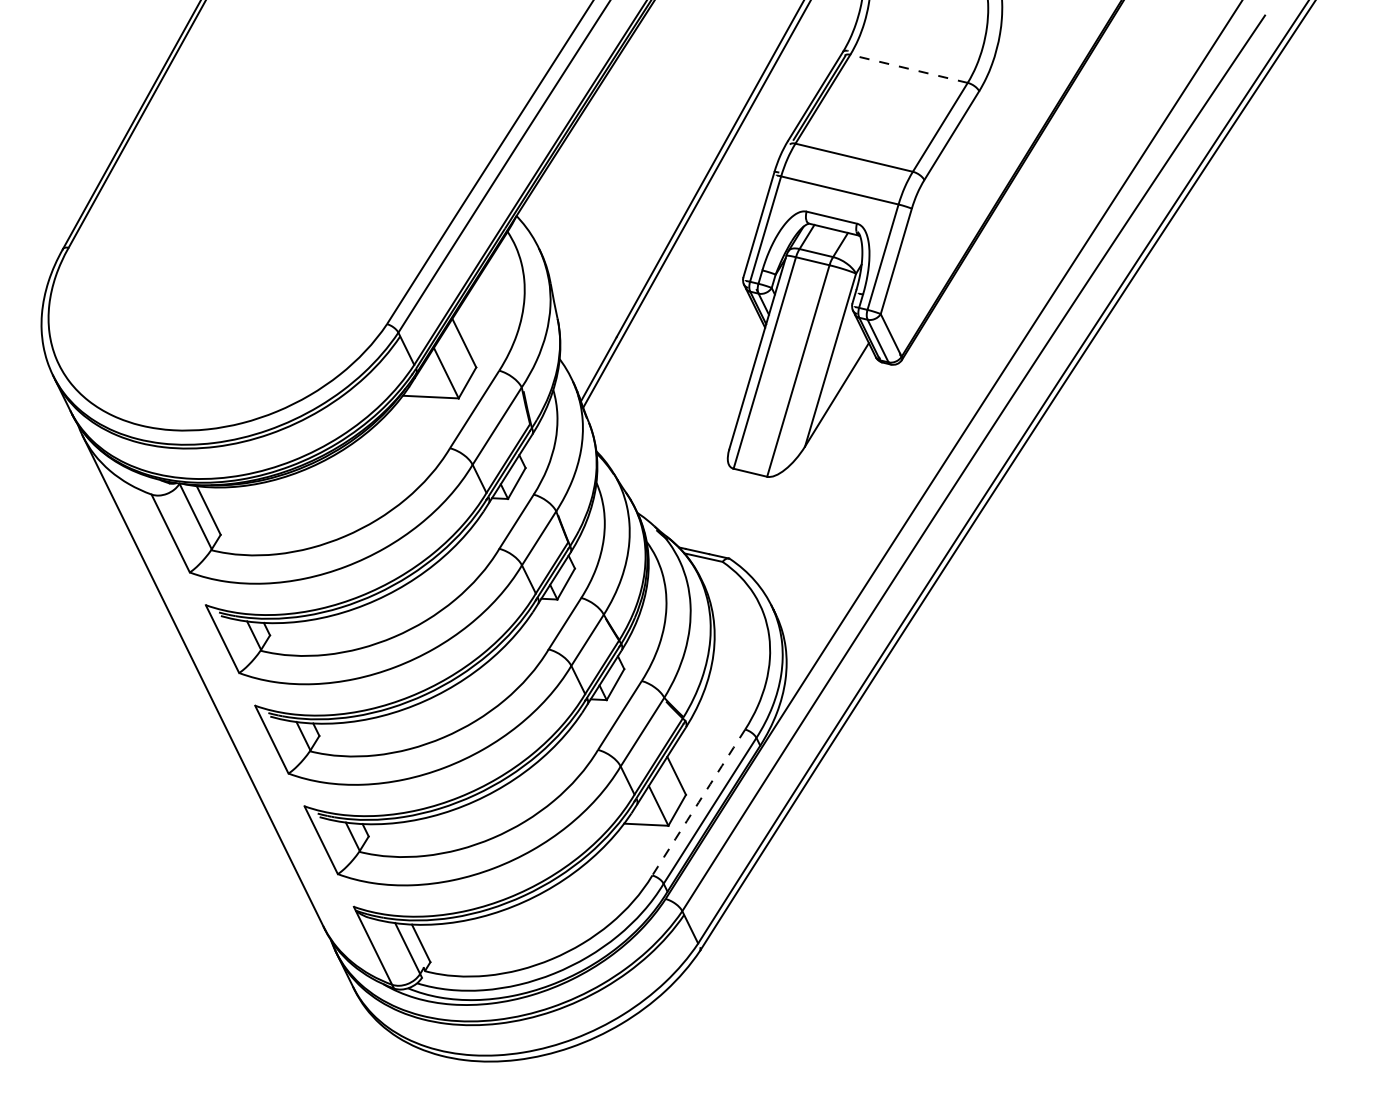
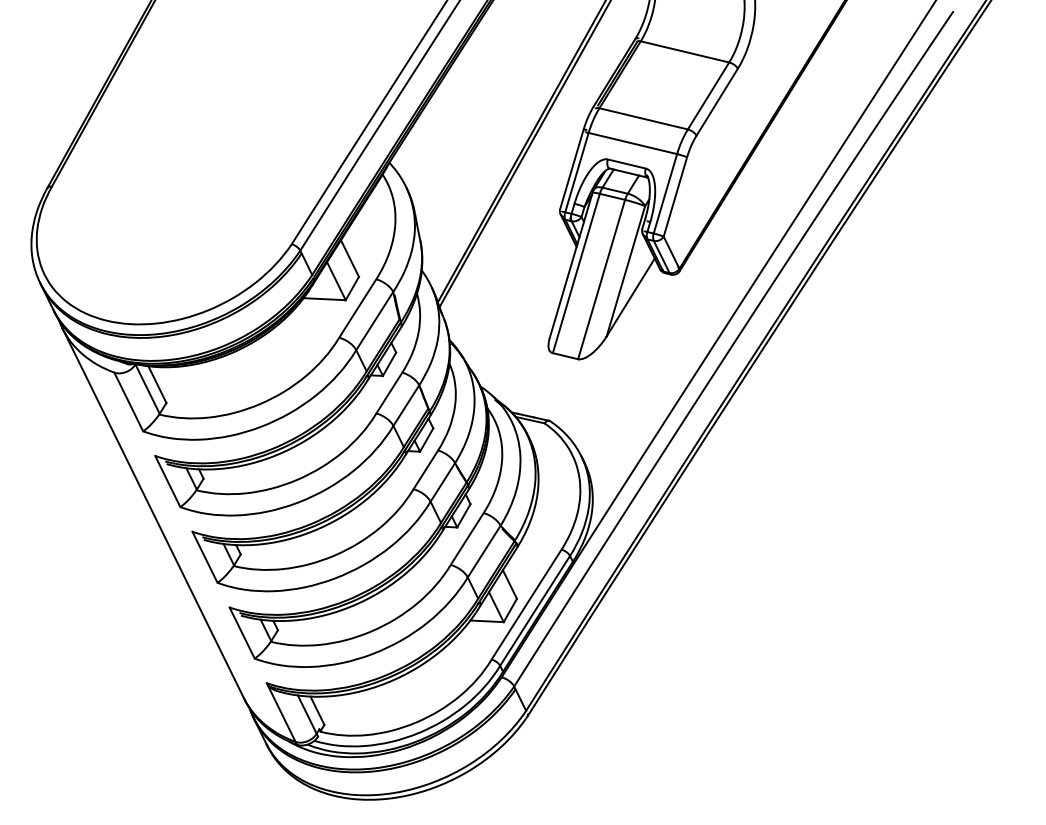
line: (908, 68) -> (684, 51), dashed -> solid
arc: (698, 802) -> (526, 604), dashed -> solid

